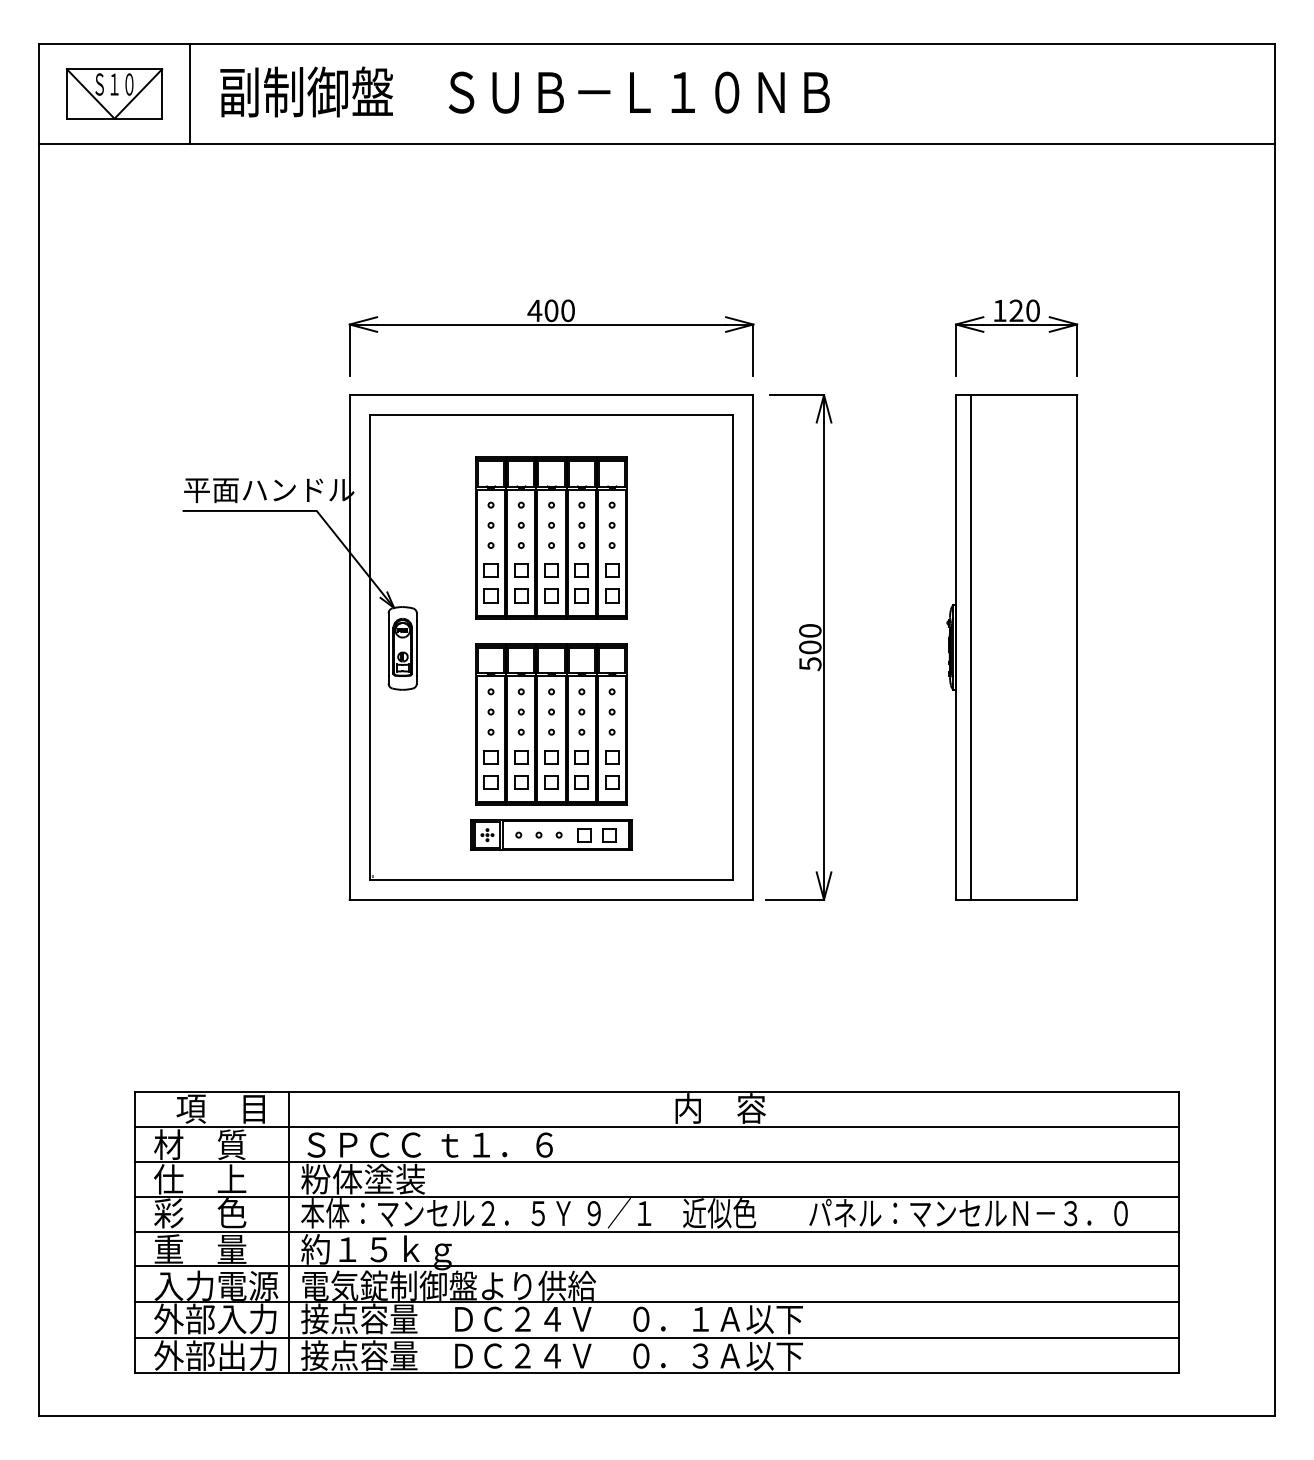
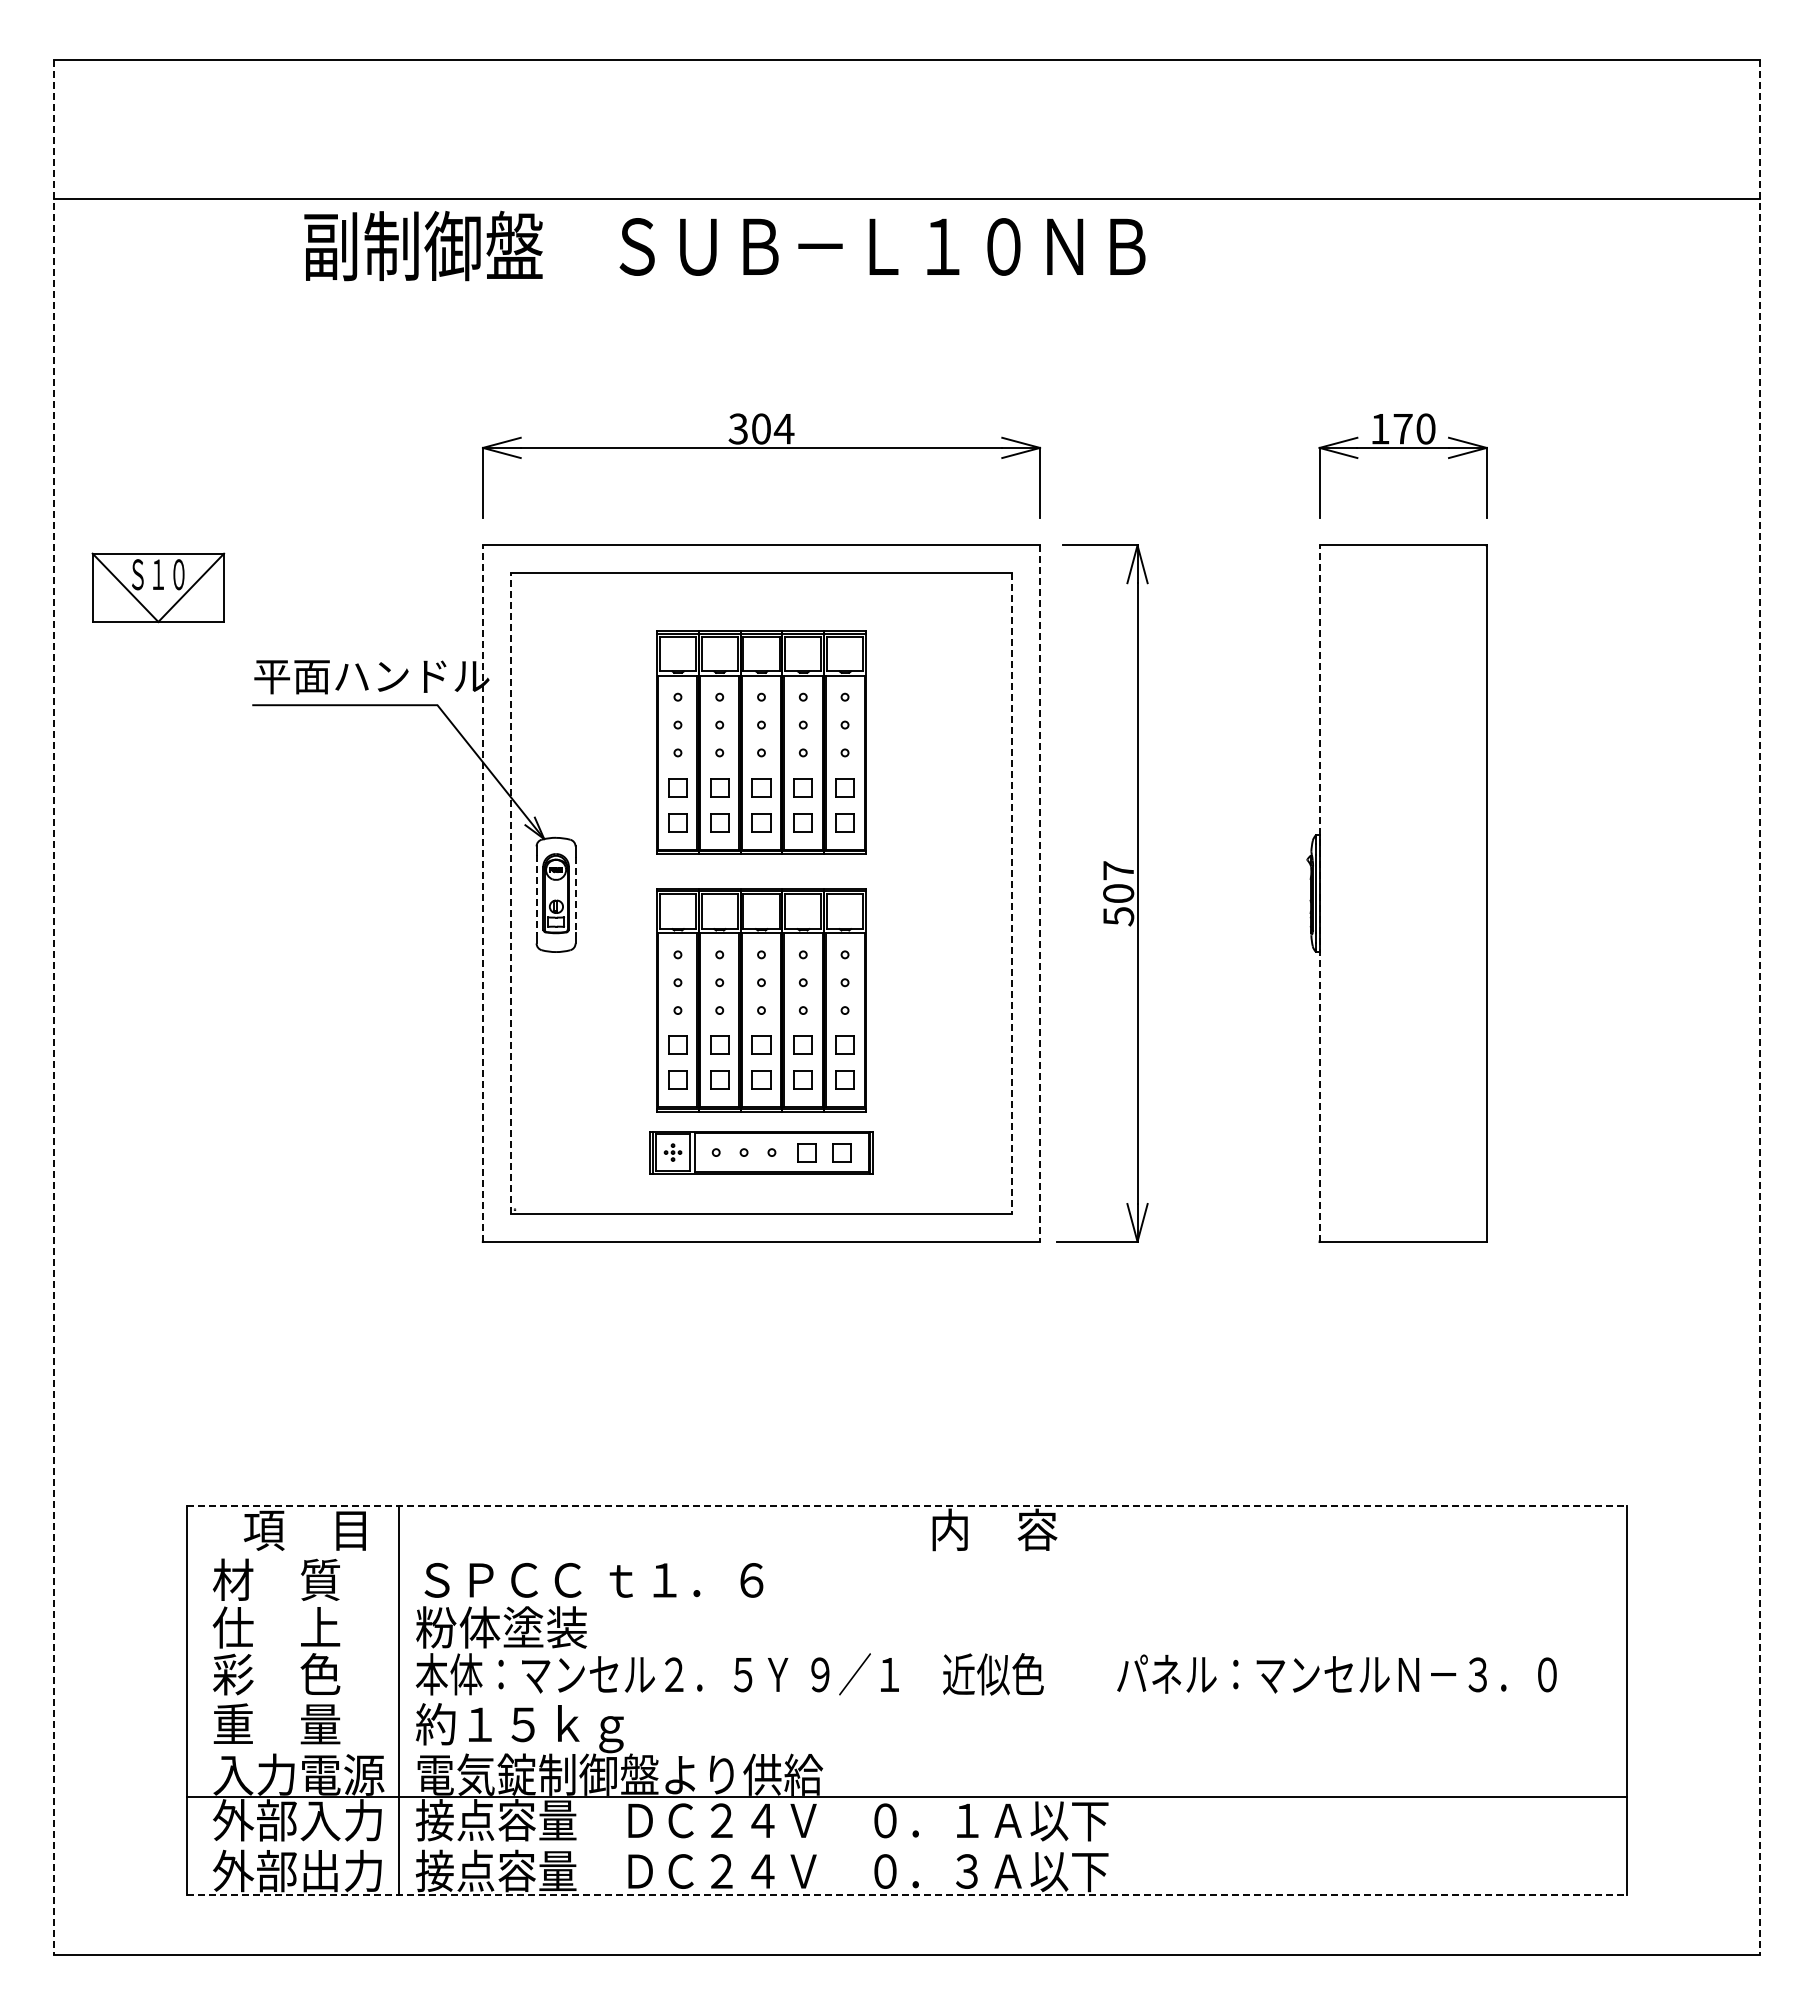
text: (524, 91) -> (724, 245), moved
part: (114, 93) -> (158, 587), moved
line: (189, 93) -> (262, 129), removed
text: (551, 310) -> (761, 428), 400 -> 304
text: (1016, 310) -> (1402, 428), 120 -> 170
text: (810, 630) -> (1118, 870), 500 -> 507
line: (349, 647) -> (482, 893), solid -> dashed
line: (369, 647) -> (510, 893), solid -> dashed
line: (388, 647) -> (536, 893), solid -> dashed
line: (955, 647) -> (1319, 893), solid -> dashed
line: (971, 647) -> (1340, 893), removed
line: (416, 648) -> (575, 894), solid -> dashed
line: (733, 648) -> (1012, 894), solid -> dashed
line: (753, 648) -> (1040, 894), solid -> dashed
line: (39, 730) -> (54, 1007), solid -> dashed
line: (1274, 730) -> (1759, 1007), solid -> dashed
line: (657, 1091) -> (907, 1506), solid -> dashed
line: (656, 1126) -> (906, 1554), removed
line: (656, 1161) -> (906, 1603), removed
line: (656, 1196) -> (906, 1651), removed
line: (656, 1232) -> (906, 1700), removed
line: (656, 1266) -> (906, 1747), removed
line: (656, 1337) -> (906, 1846), removed
line: (657, 1373) -> (907, 1895), solid -> dashed

